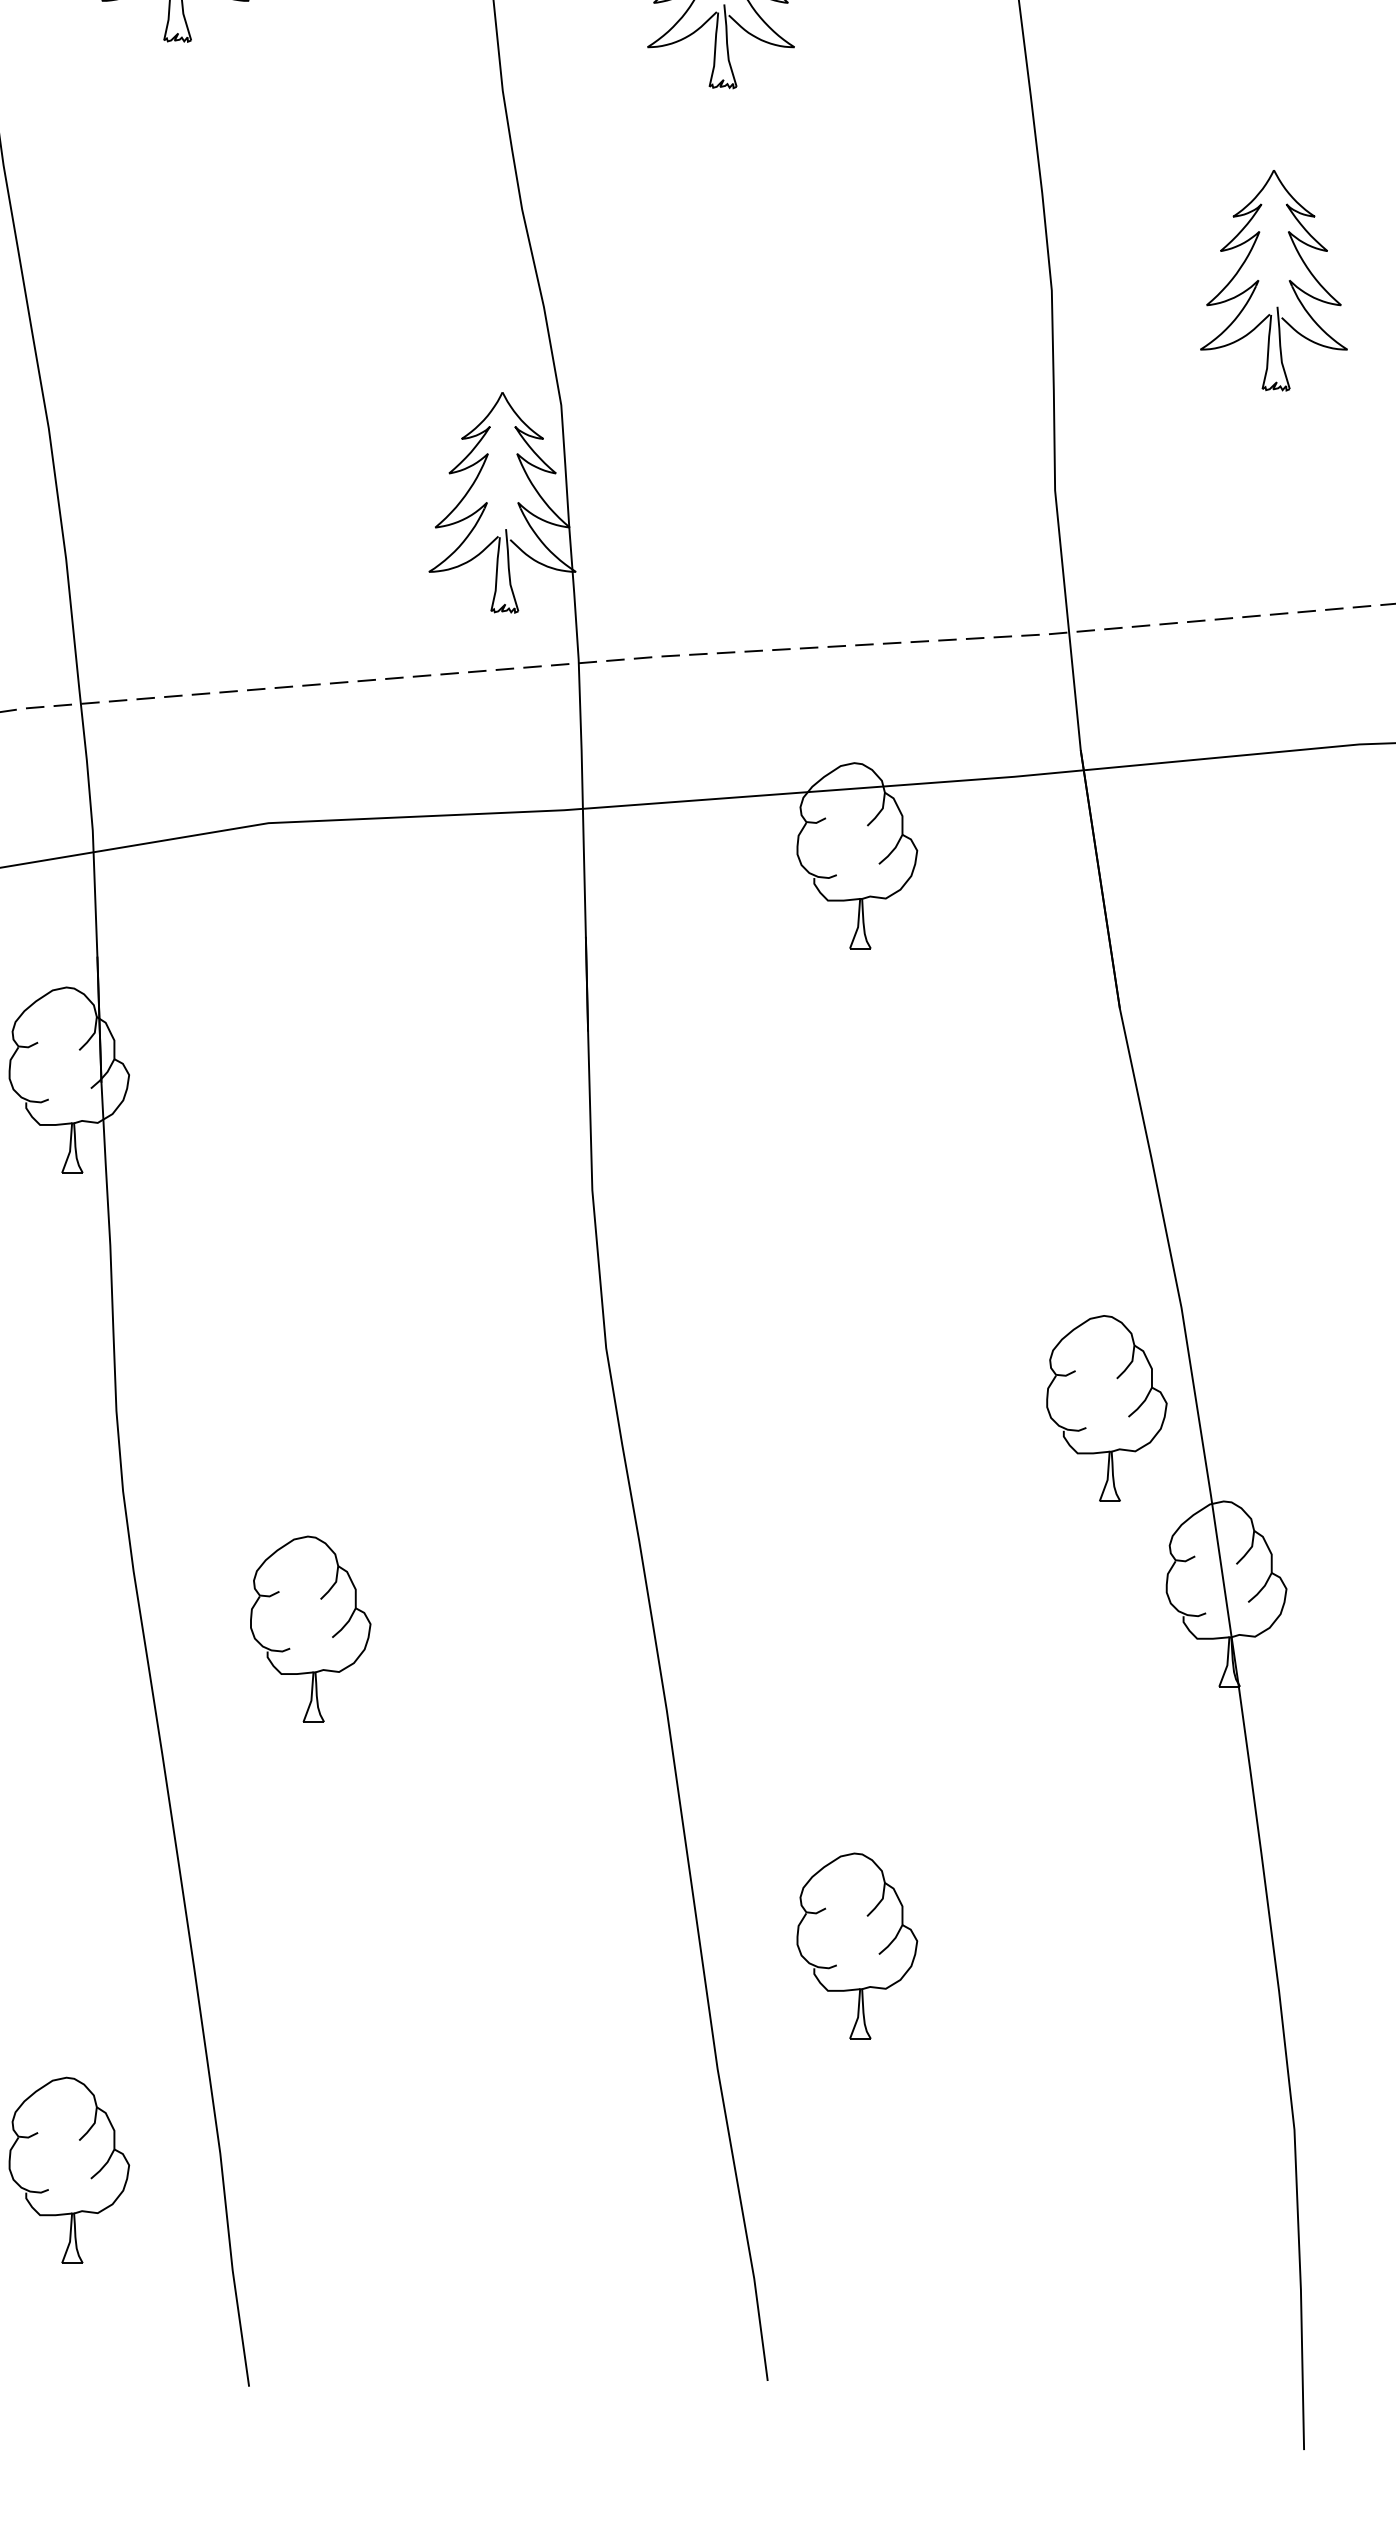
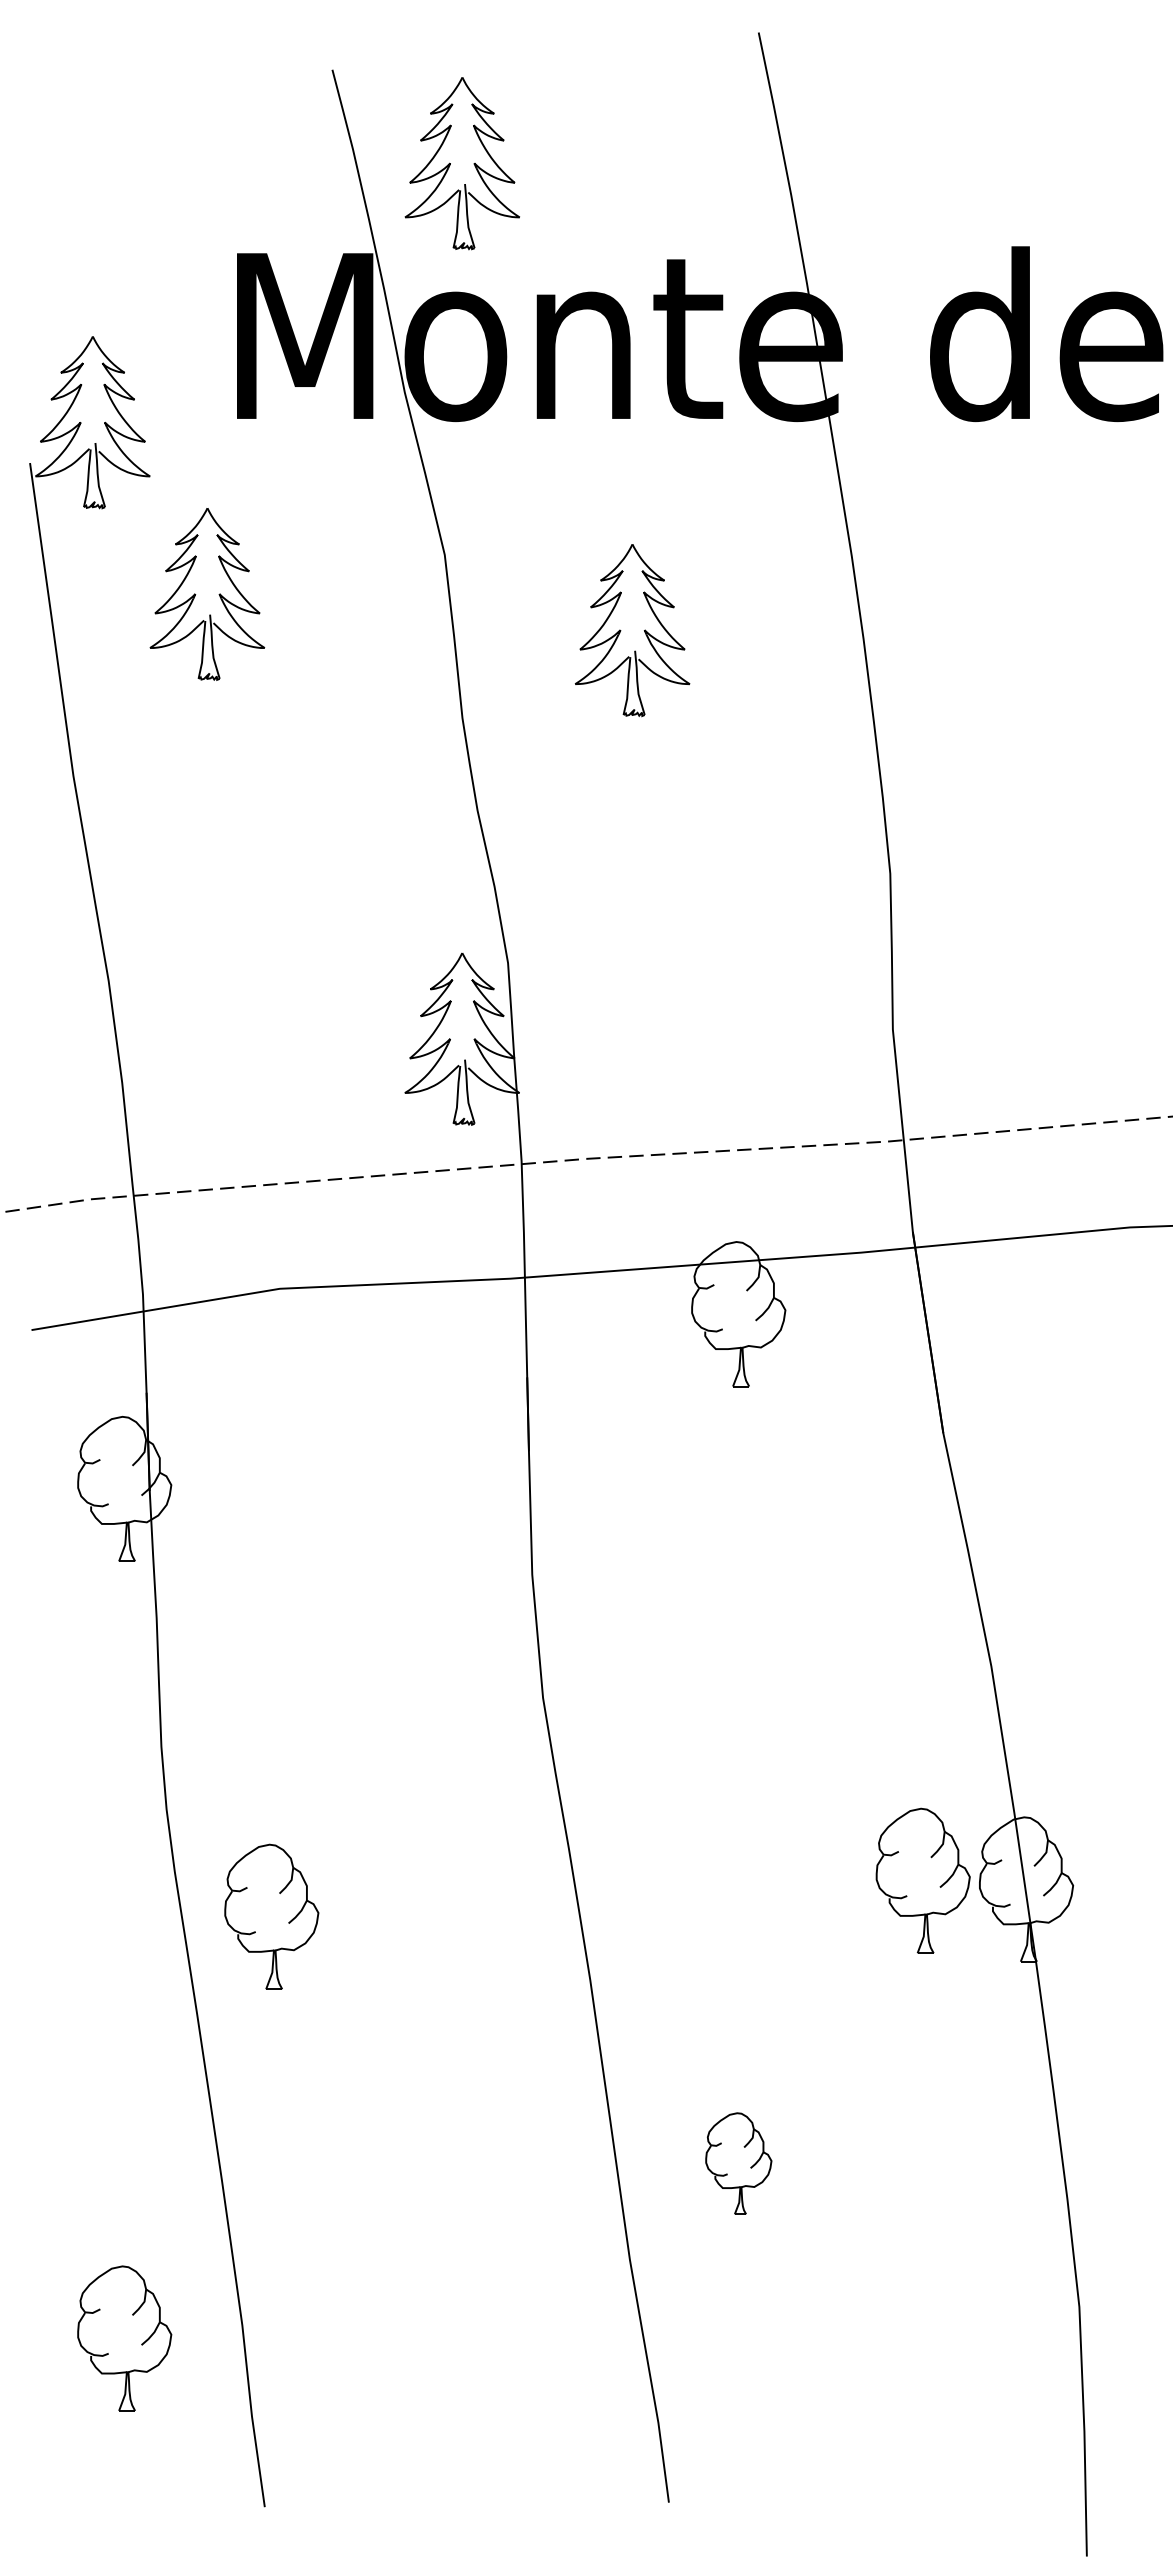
part: (1259, 281) -> (1052, 866), removed
part: (1105, 1407) -> (922, 1880), moved
part: (310, 1628) -> (271, 1916), moved
part: (857, 1945) -> (738, 2163), size x0.7

